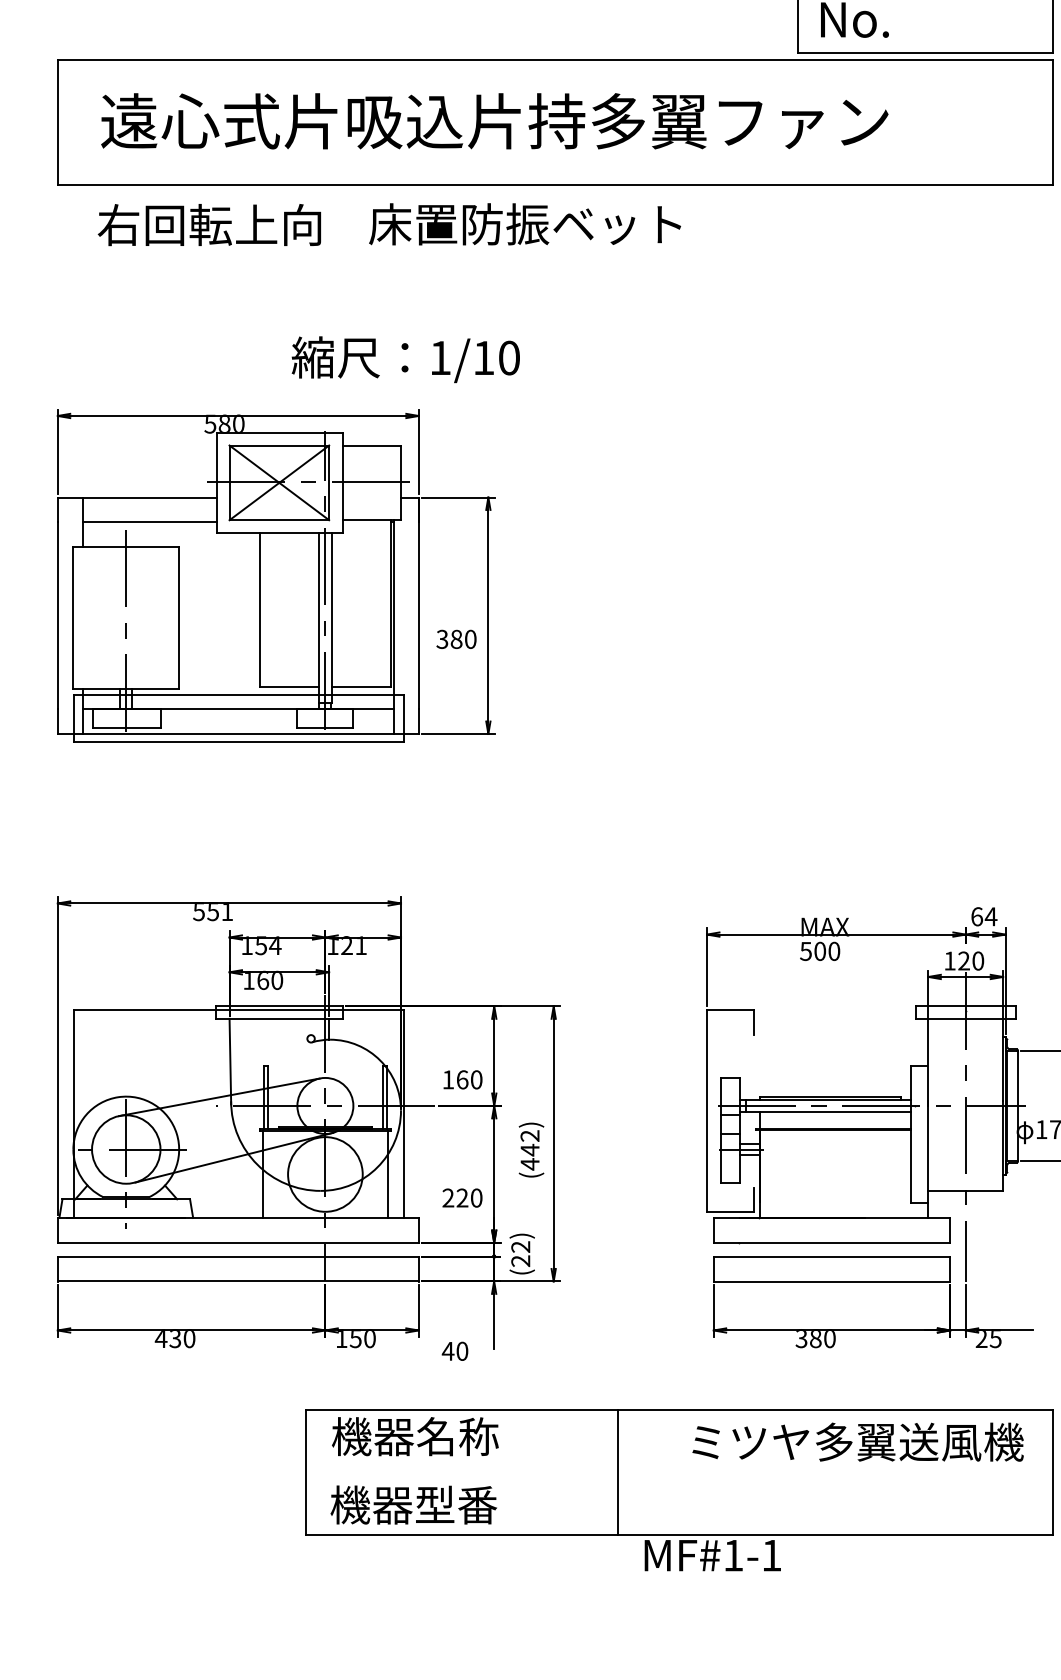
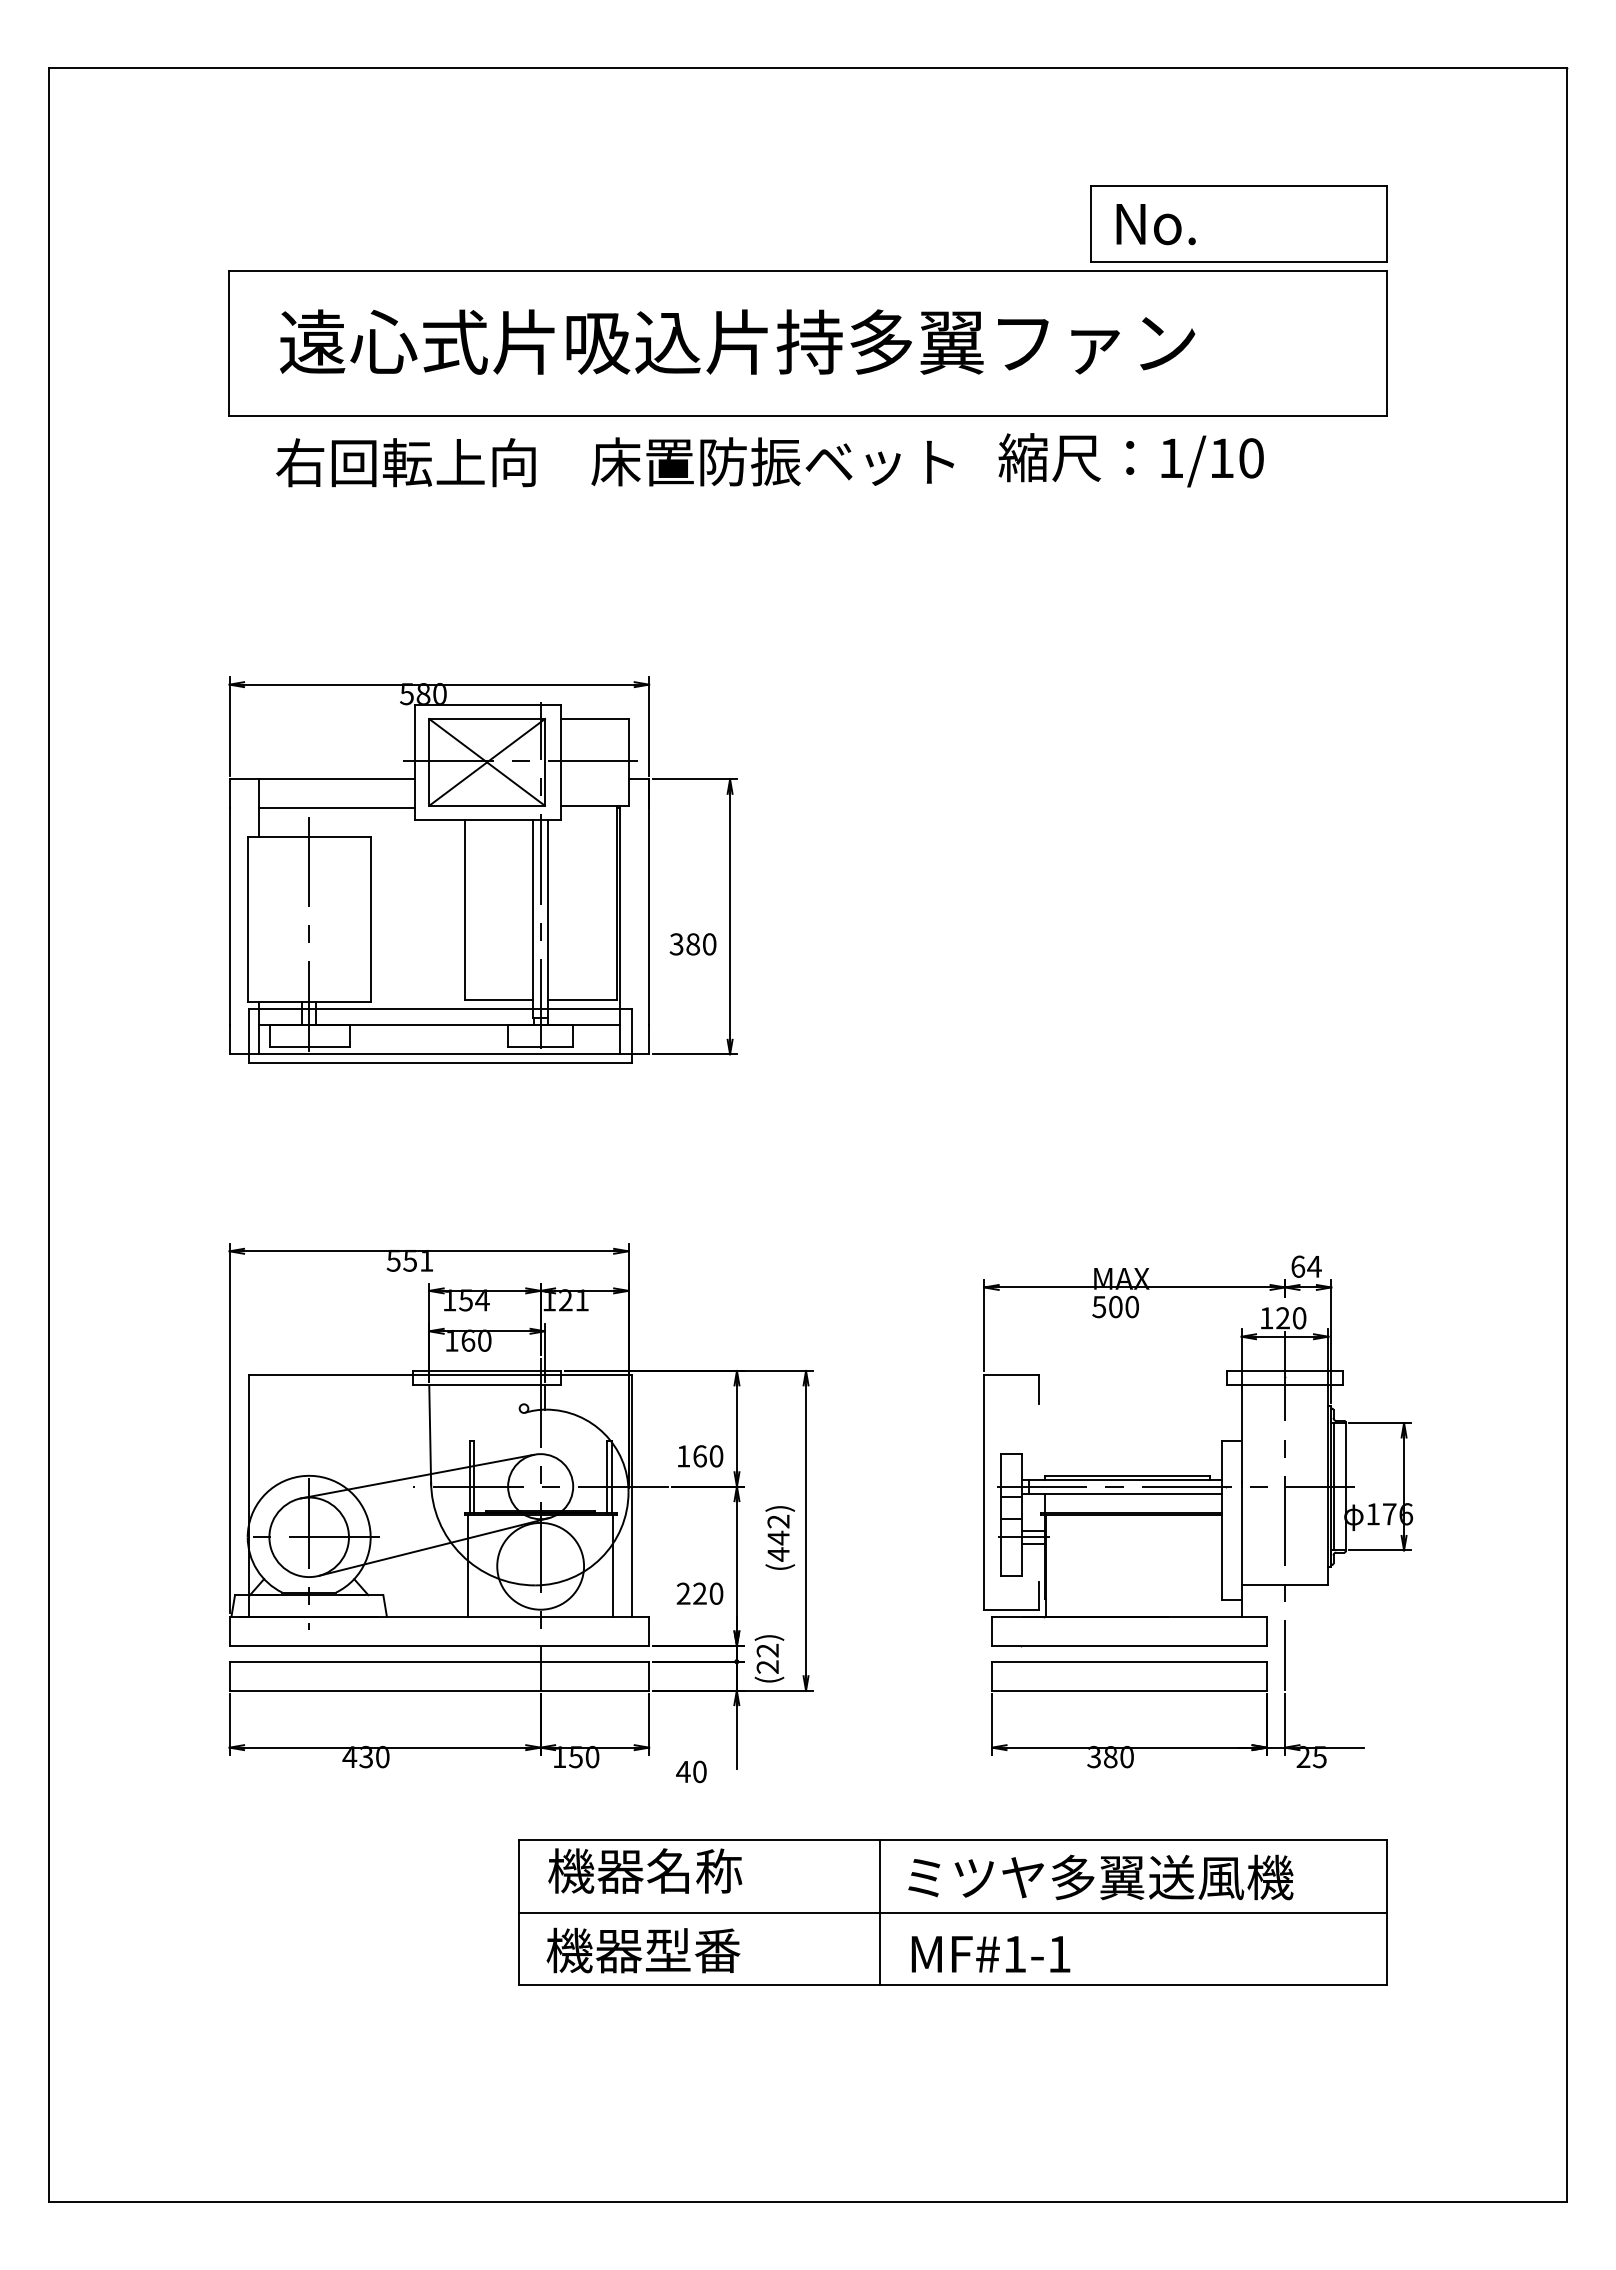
text: (405, 359) -> (1130, 460), moved
text: (857, 1442) -> (1100, 1877), moved
line: (679, 1472) -> (952, 1912), added
text: (712, 1555) -> (990, 1954), moved

